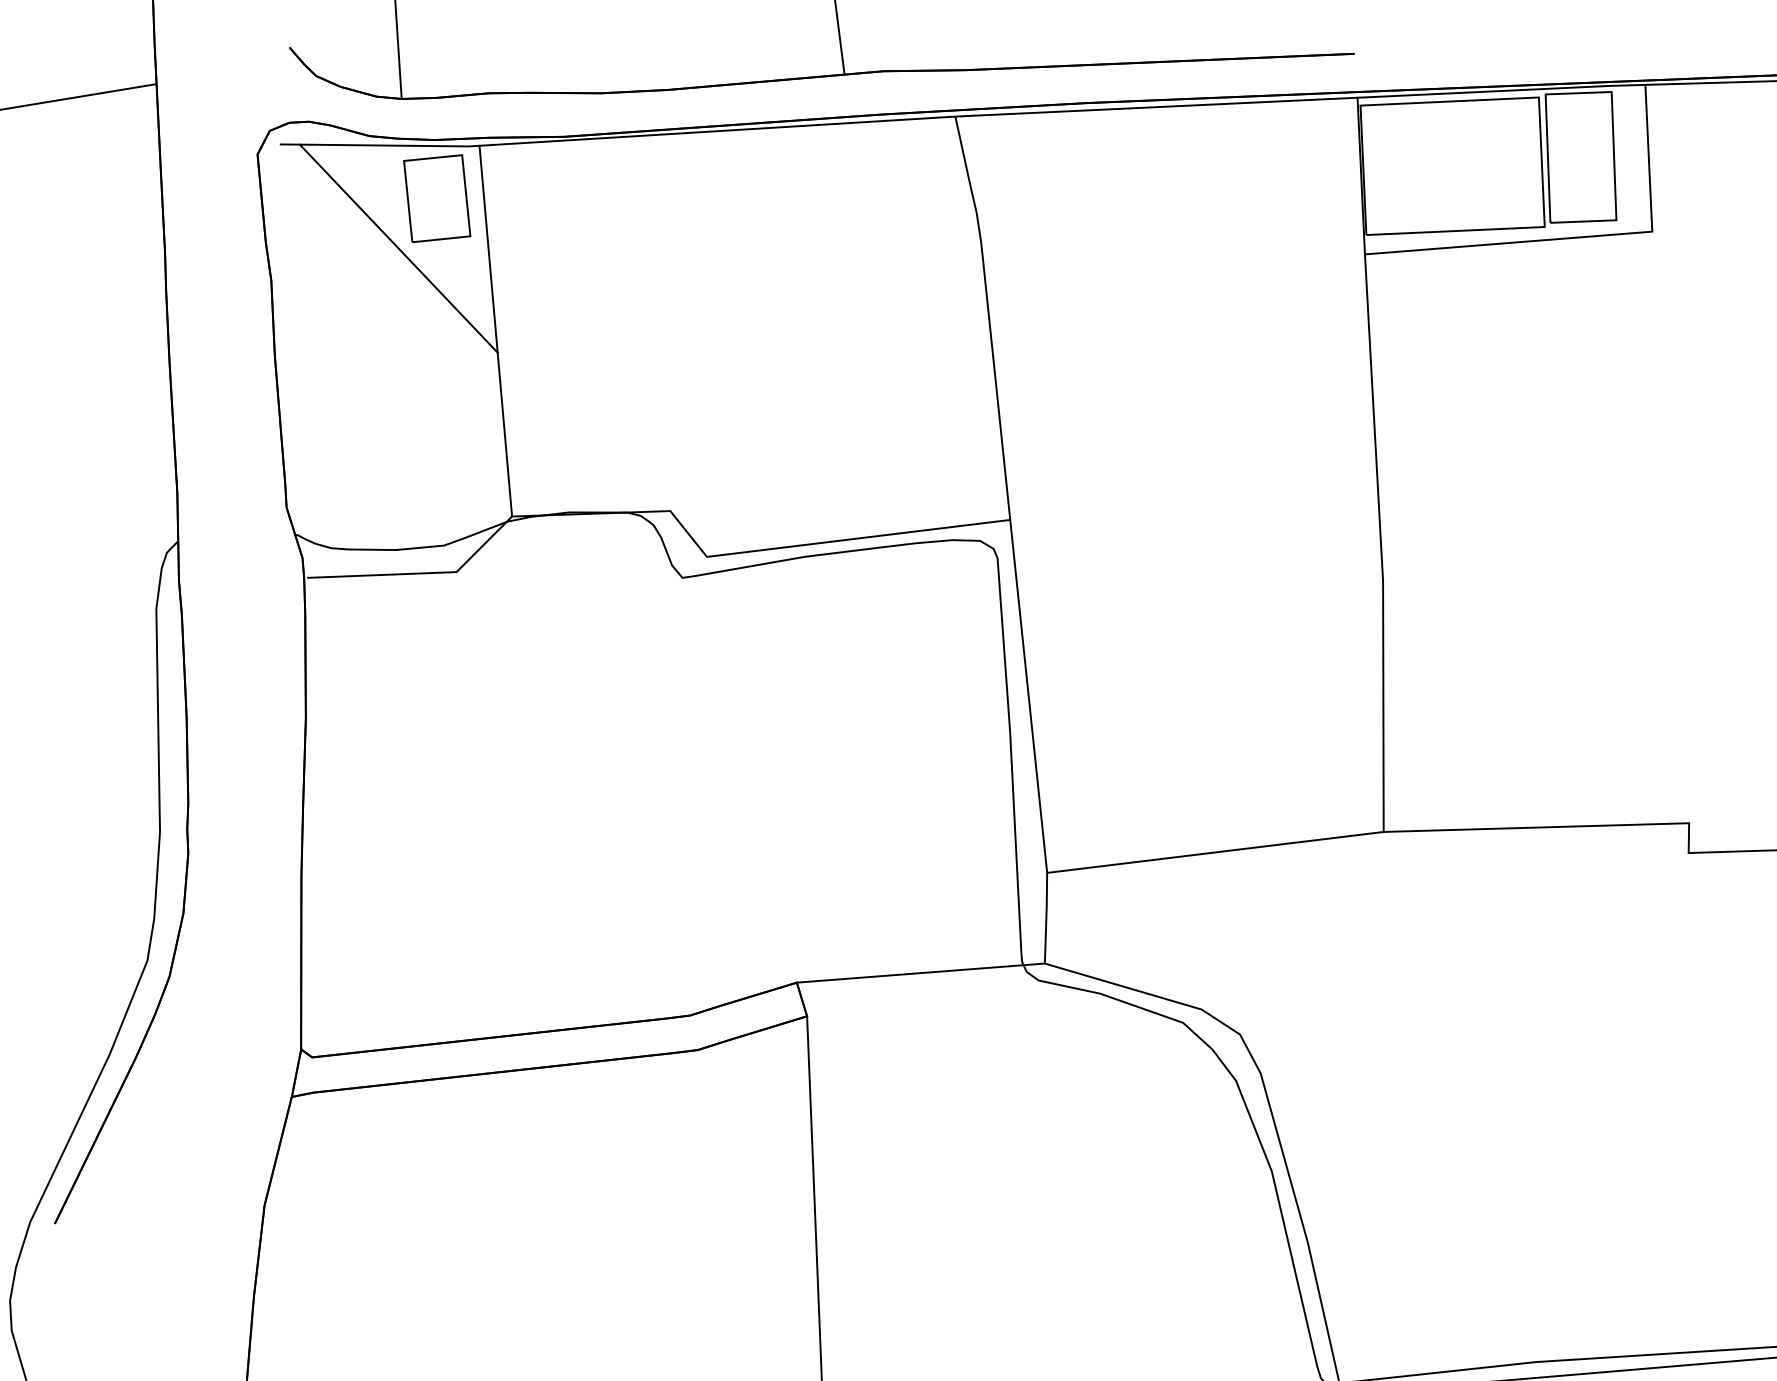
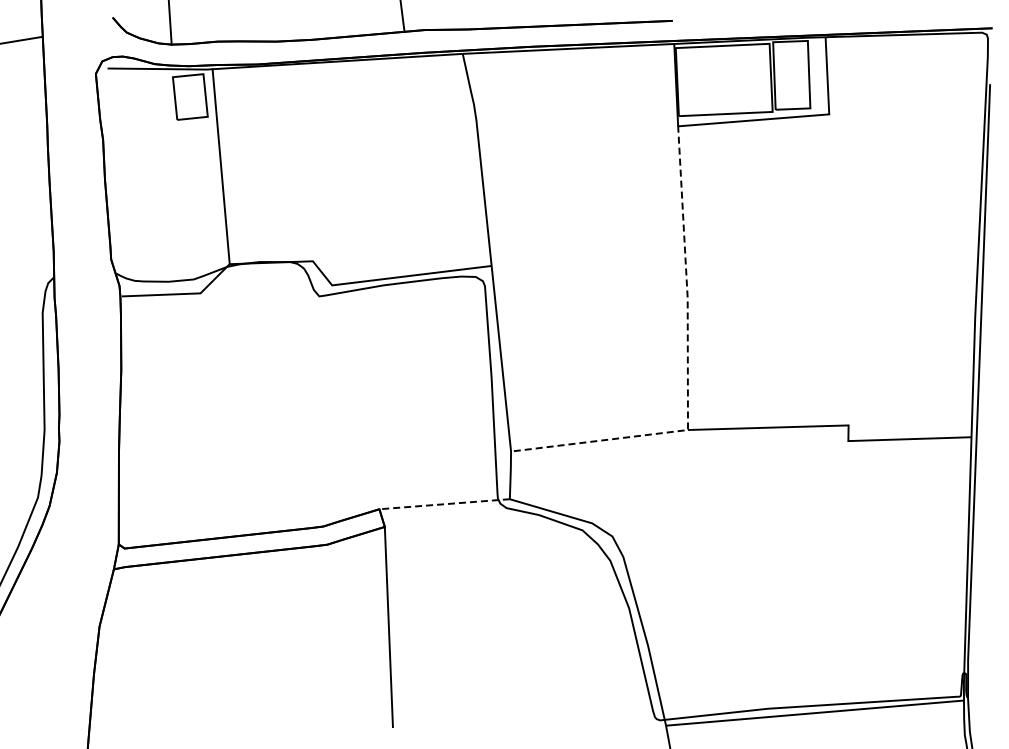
line: (399, 248) -> (170, 123), removed
line: (1382, 713) -> (687, 367), solid -> dashed
line: (920, 973) -> (444, 504), solid -> dashed

